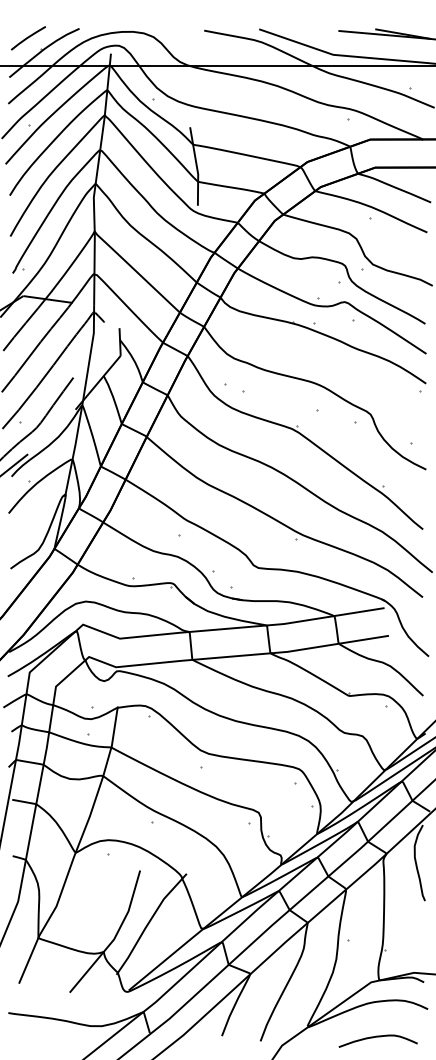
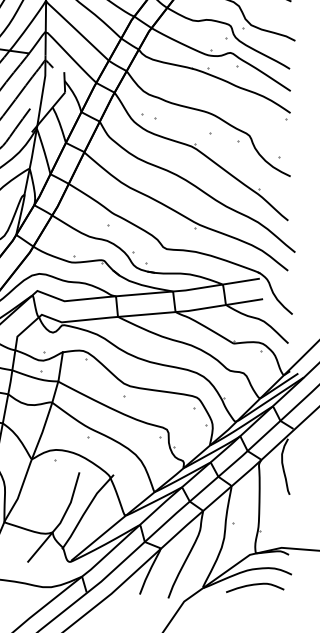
curve: (377, 1037) -> (254, 585), moved

